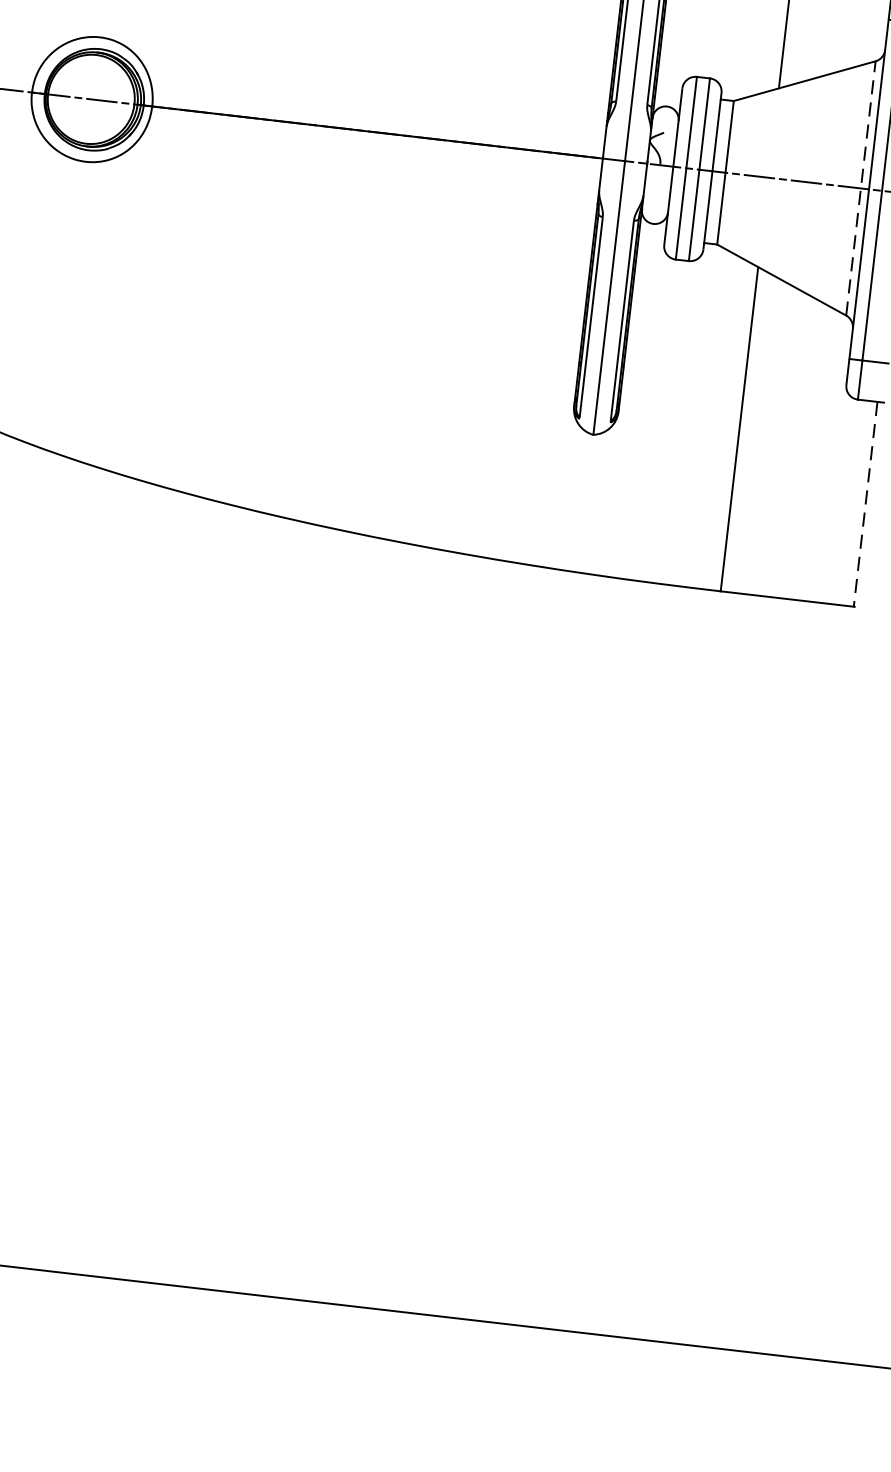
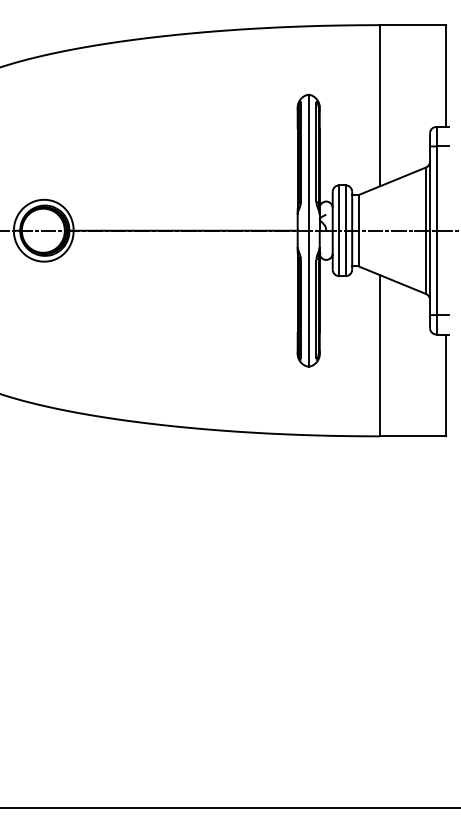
line: (860, 187) -> (425, 230), dashed -> solid
line: (866, 504) -> (446, 385), dashed -> solid

